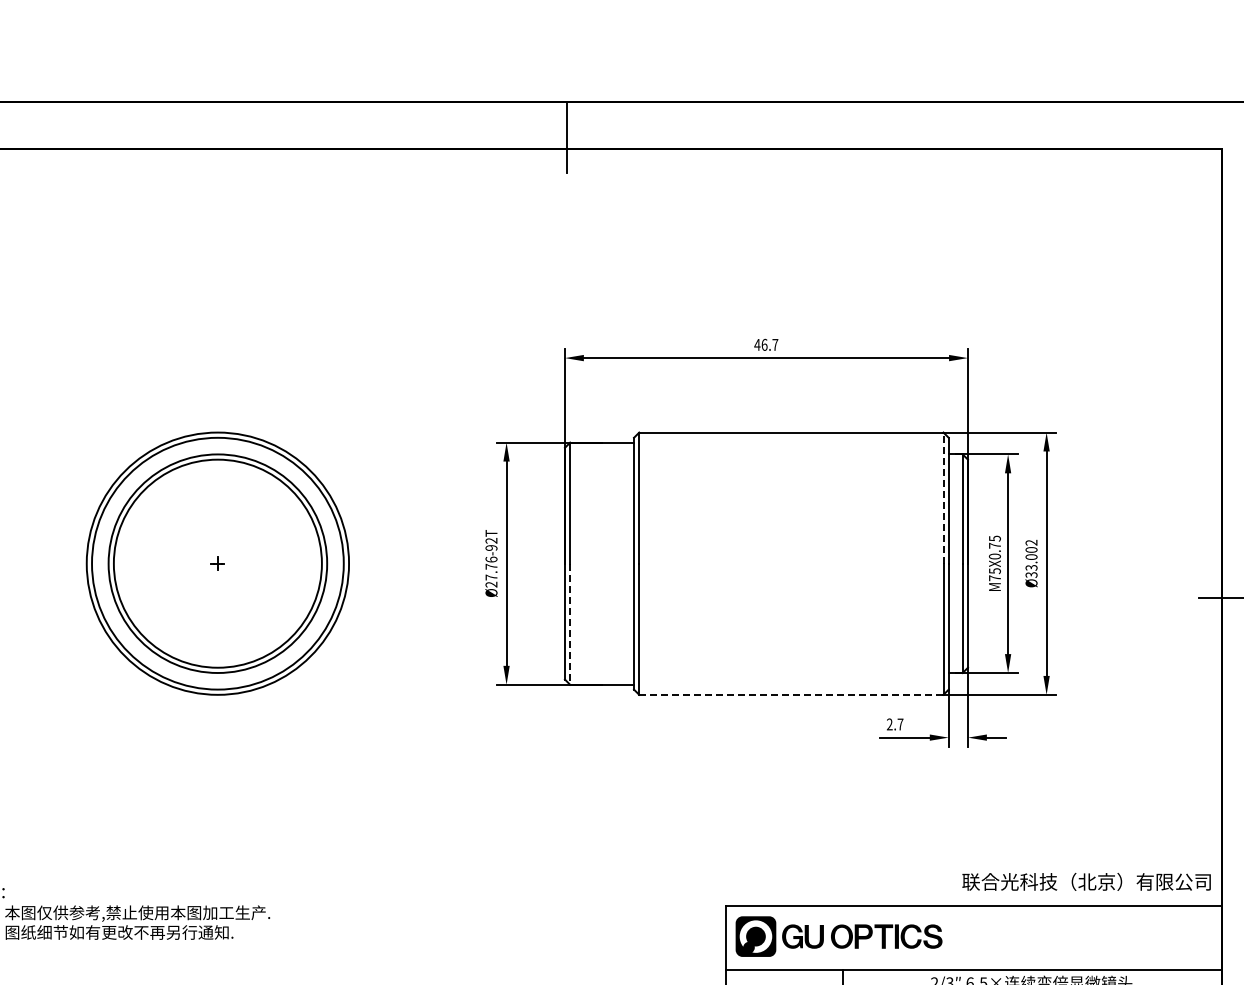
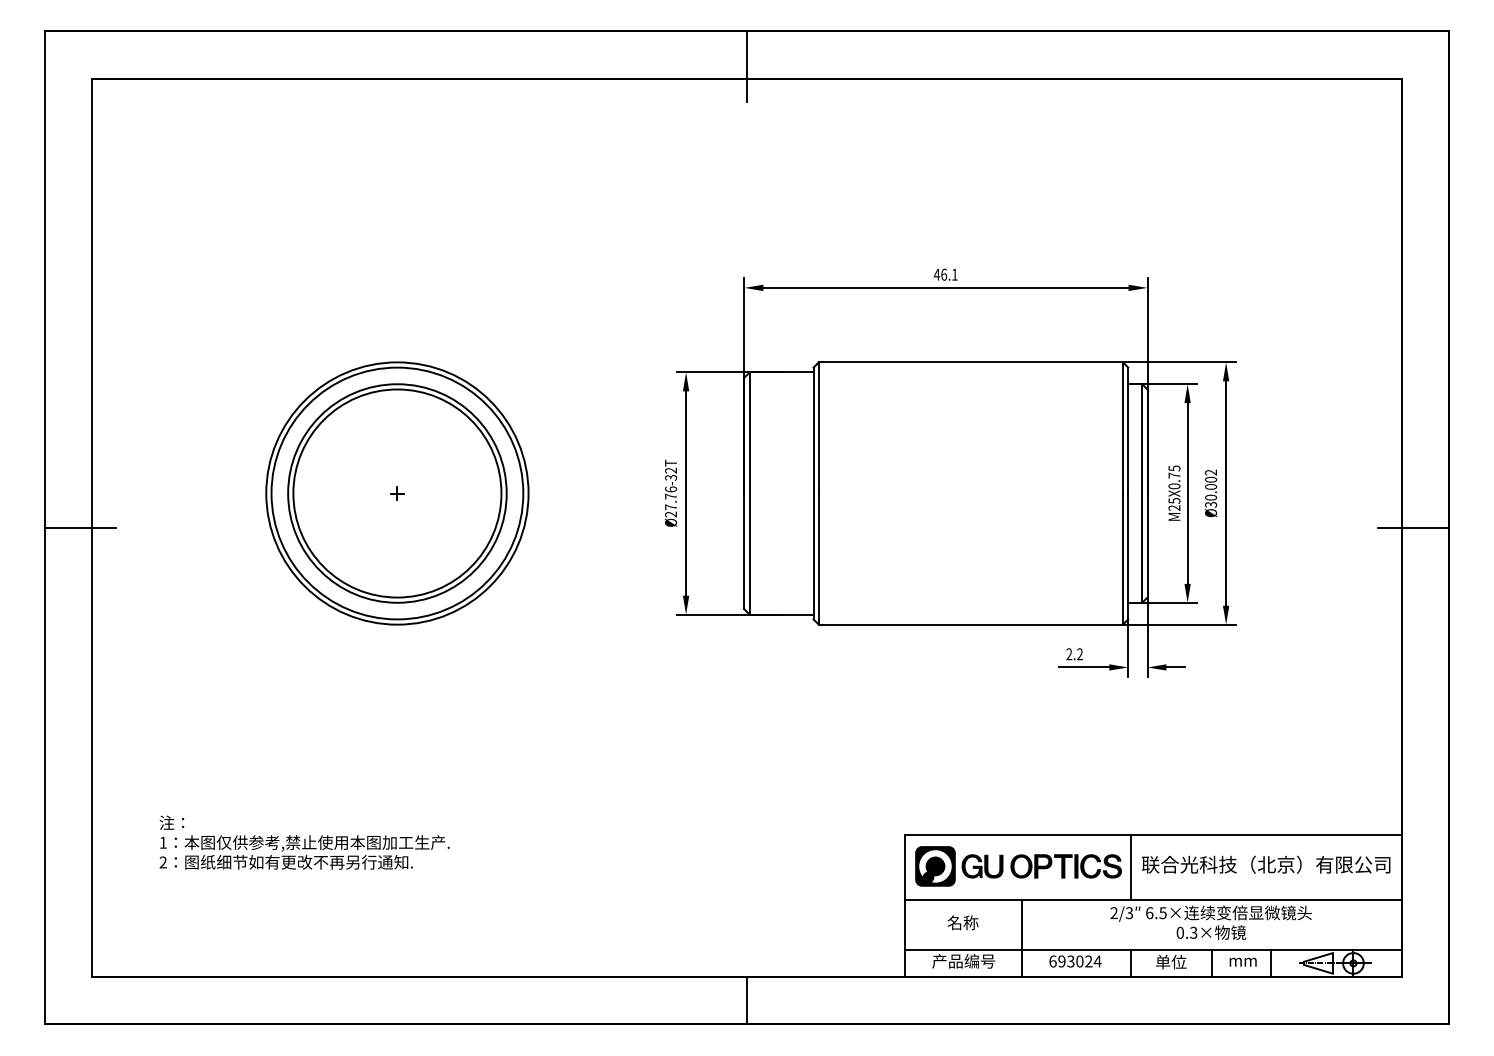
text: (774, 344) -> (954, 274), 46.7 -> 46.1
line: (943, 497) -> (1123, 427), dashed -> solid
text: (490, 547) -> (670, 477), Ø27.76-92T -> Ø27.76-32T
text: (1030, 567) -> (1210, 497), Ø33.002 -> Ø30.002
text: (994, 577) -> (1174, 507), M75X0.75 -> M25X0.75
line: (569, 624) -> (749, 554), dashed -> solid
line: (791, 694) -> (971, 624), dashed -> solid
text: (899, 724) -> (1079, 654), 2.7 -> 2.2
text: (1086, 881) -> (1266, 864), moved
line: (950, 937) -> (1130, 867), added

